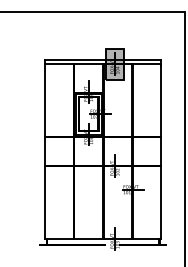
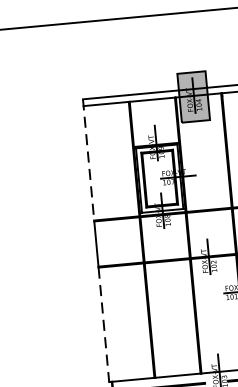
line: (45, 98) -> (89, 160), solid -> dashed
line: (45, 203) -> (104, 326), solid -> dashed

